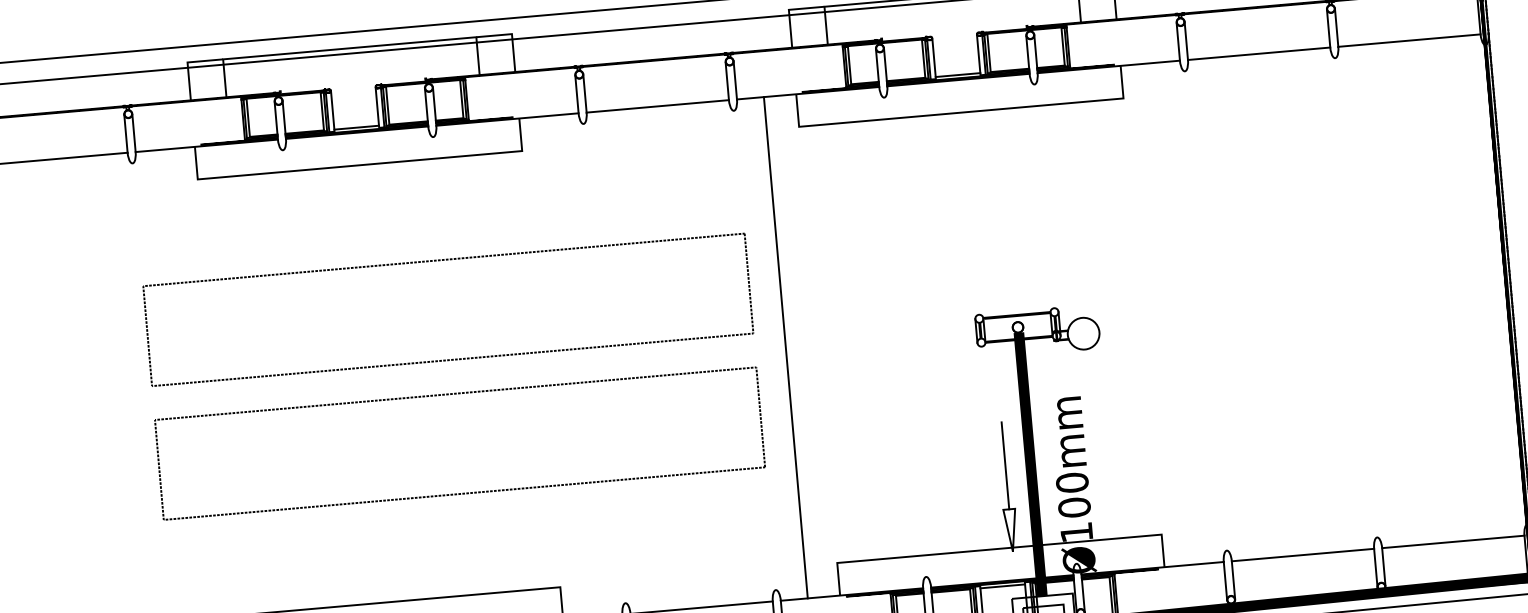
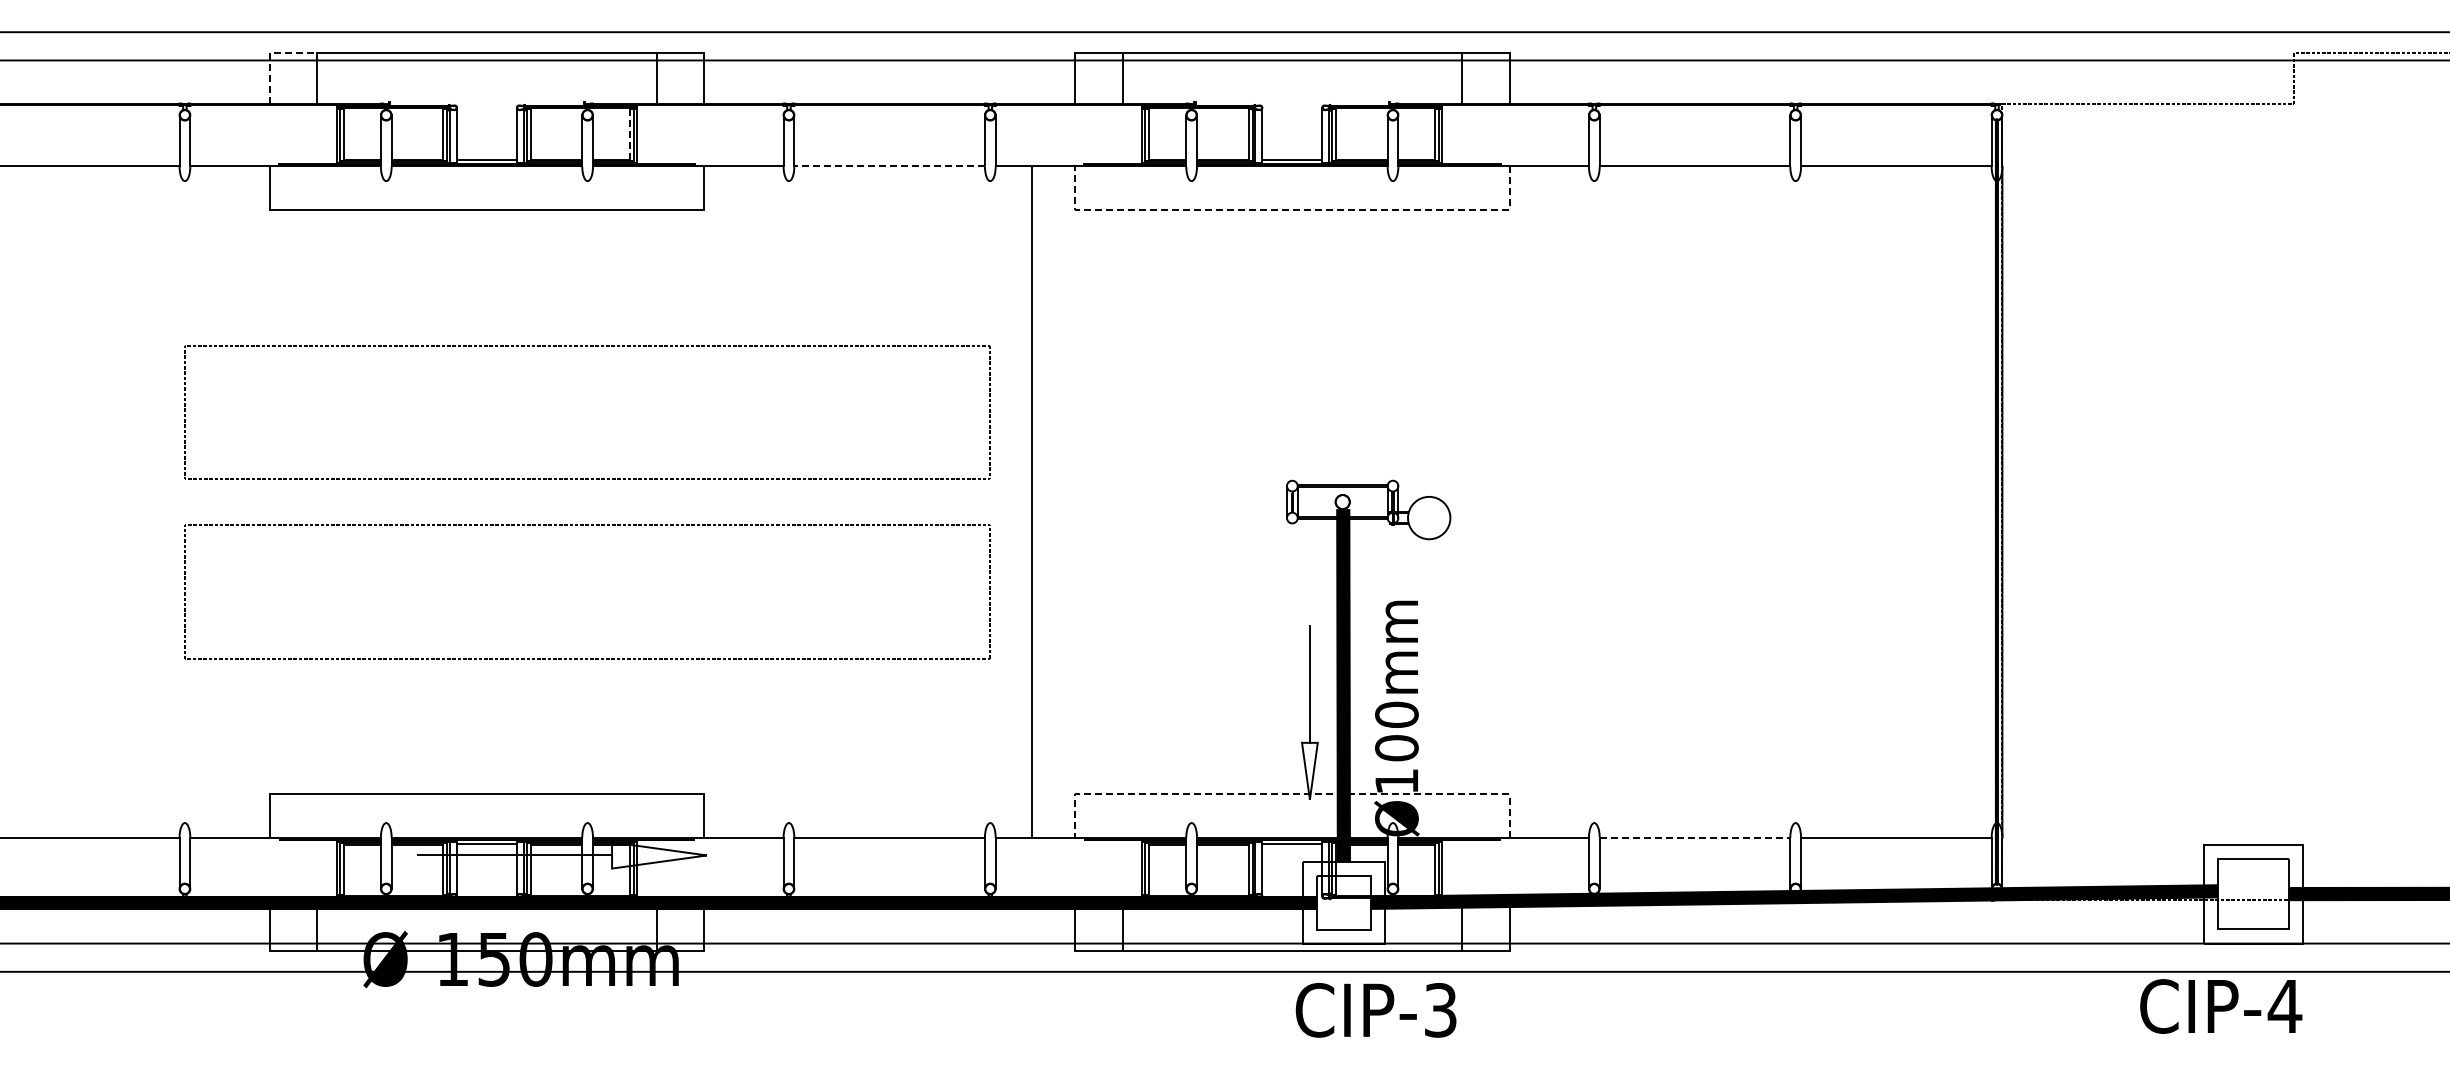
line: (187, 63) -> (269, 54), solid -> dashed
line: (461, 99) -> (629, 134), solid -> dashed
line: (657, 106) -> (889, 166), solid -> dashed
line: (960, 113) -> (1291, 210), solid -> dashed
line: (998, 549) -> (1291, 794), solid -> dashed
line: (1303, 554) -> (1695, 837), solid -> dashed

